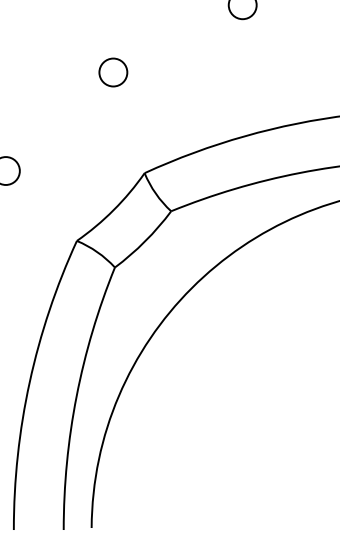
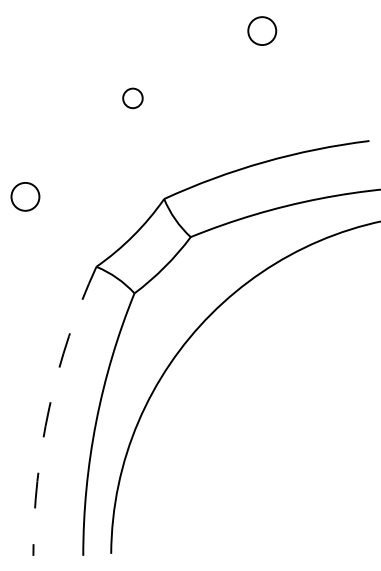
circle: (112, 72) -> (132, 98), size x0.7
arc: (29, 381) -> (49, 407), solid -> dashed

